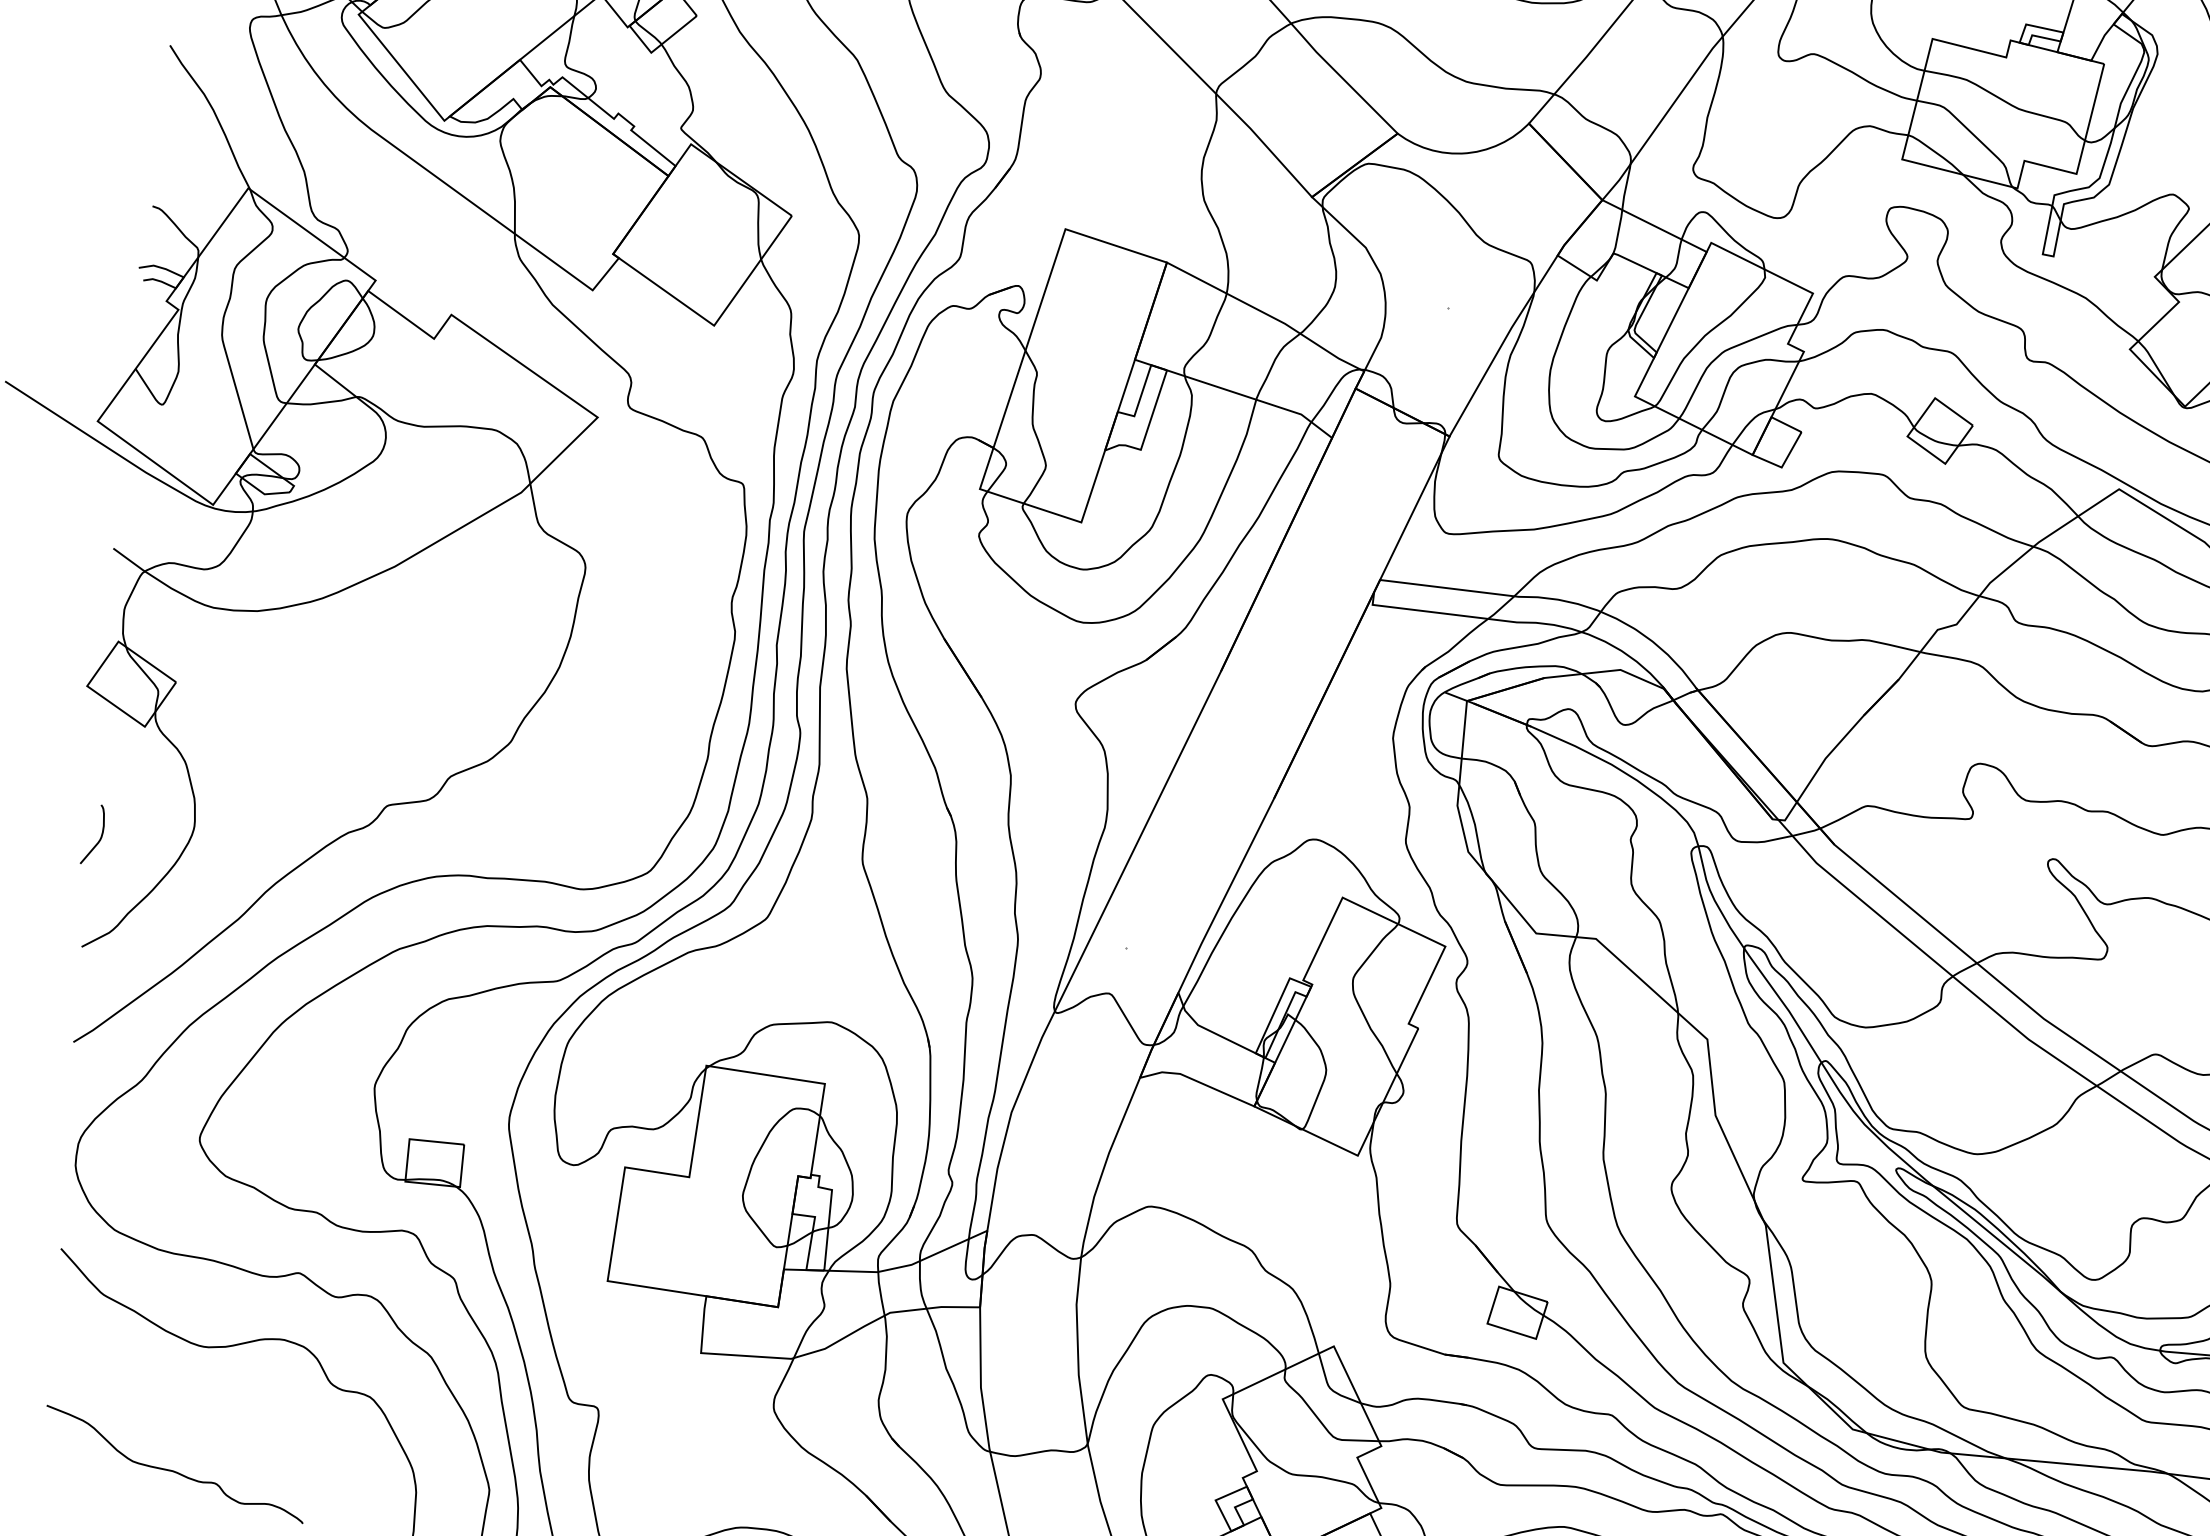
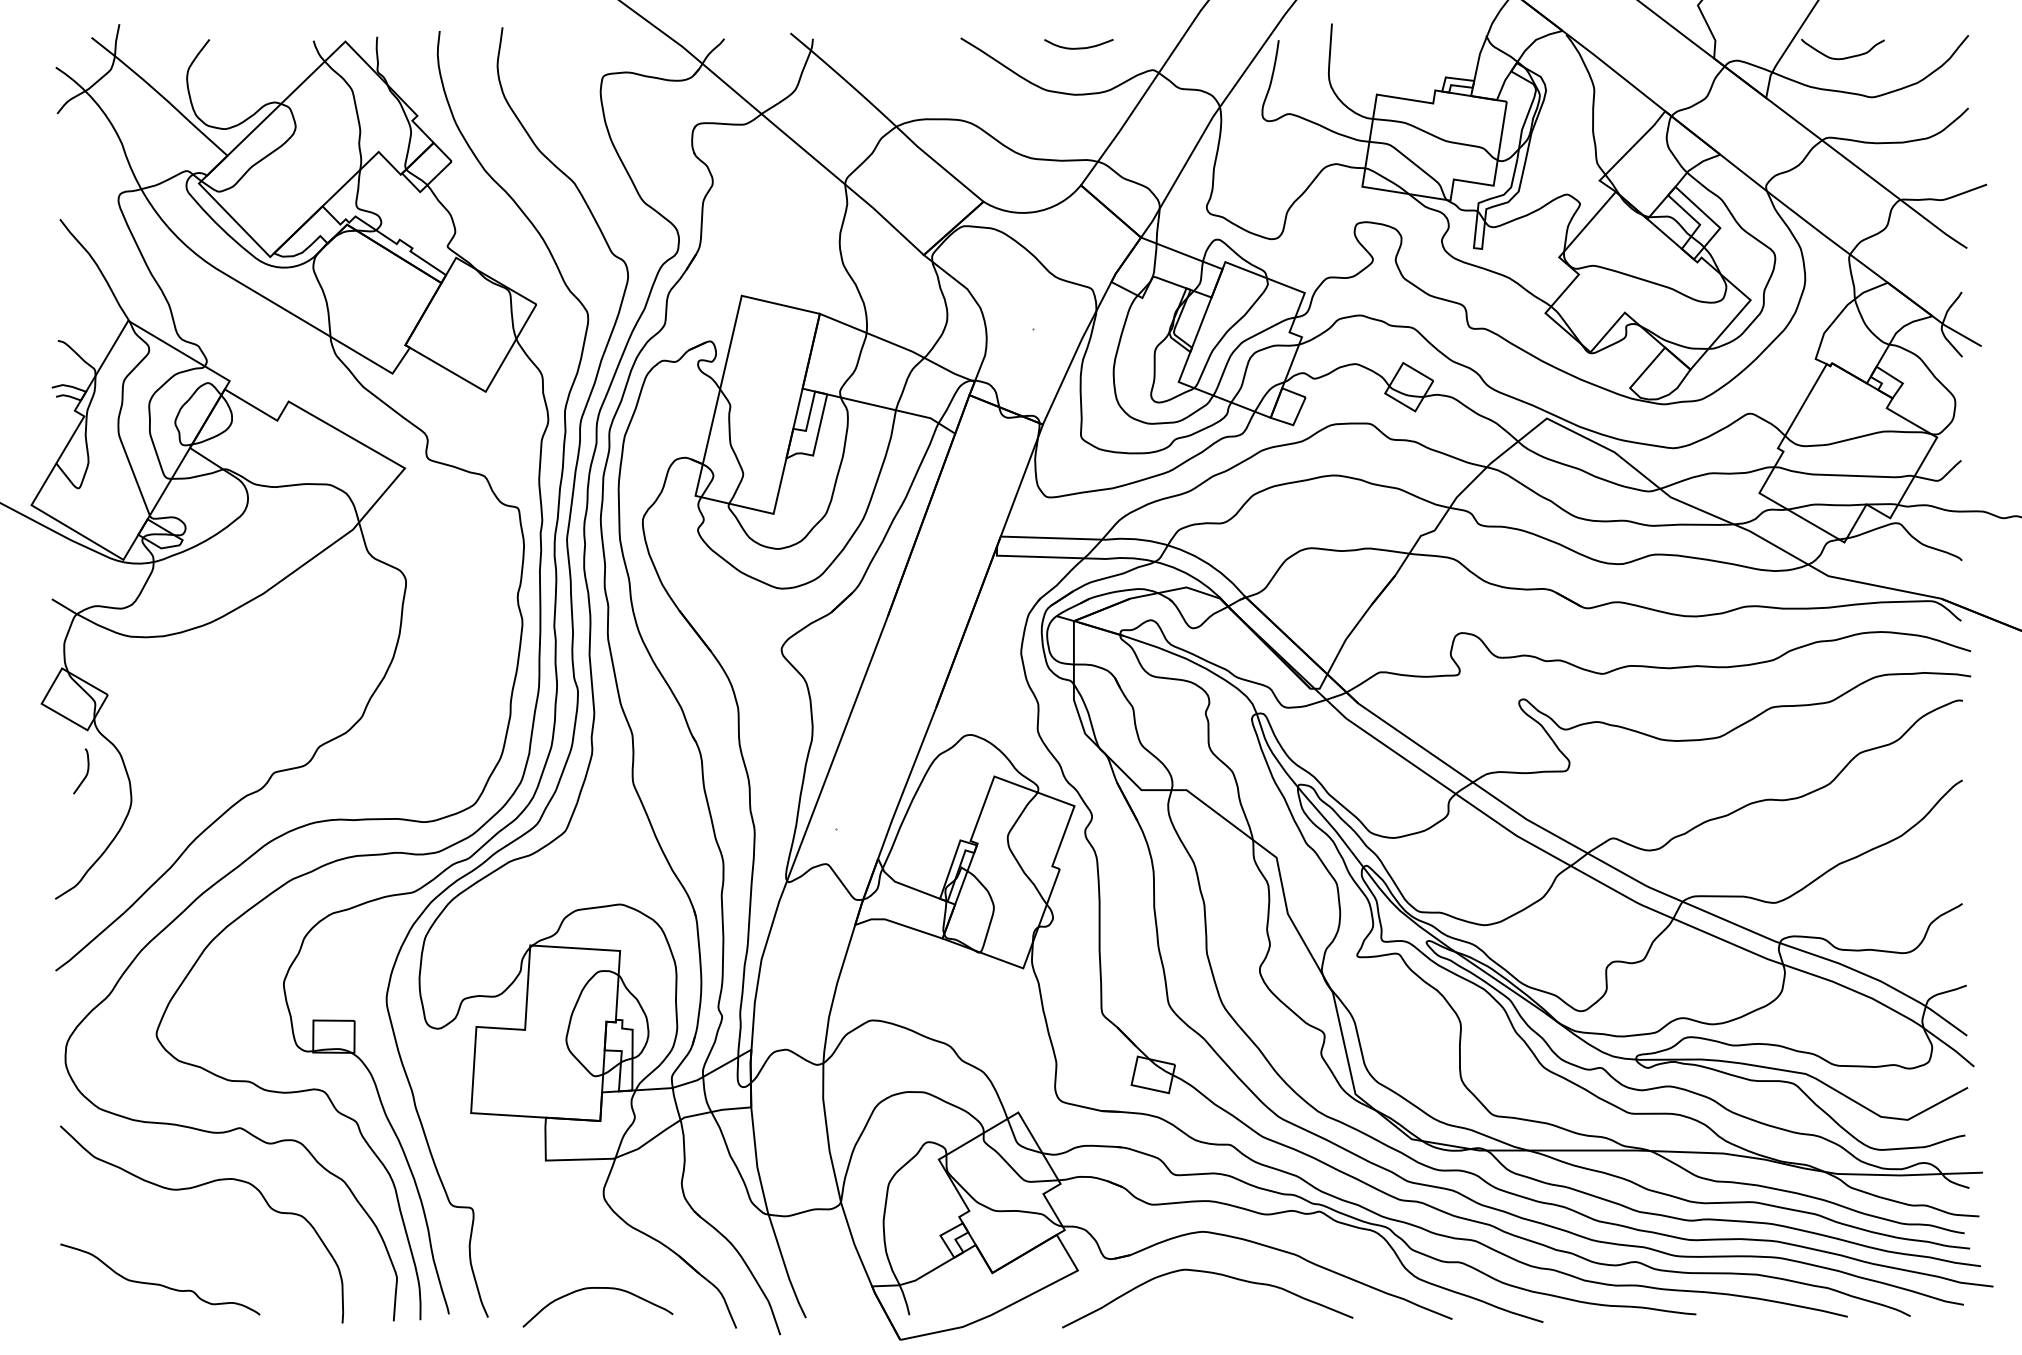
curve: (99, 836) -> (86, 772), moved

